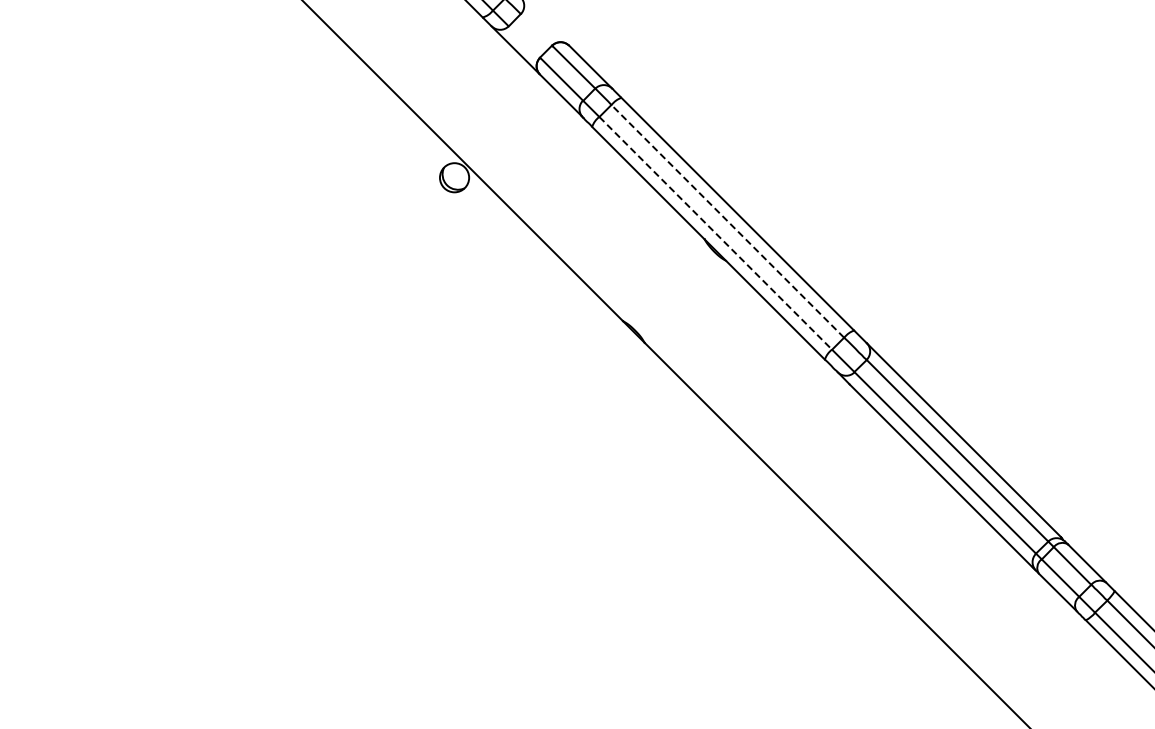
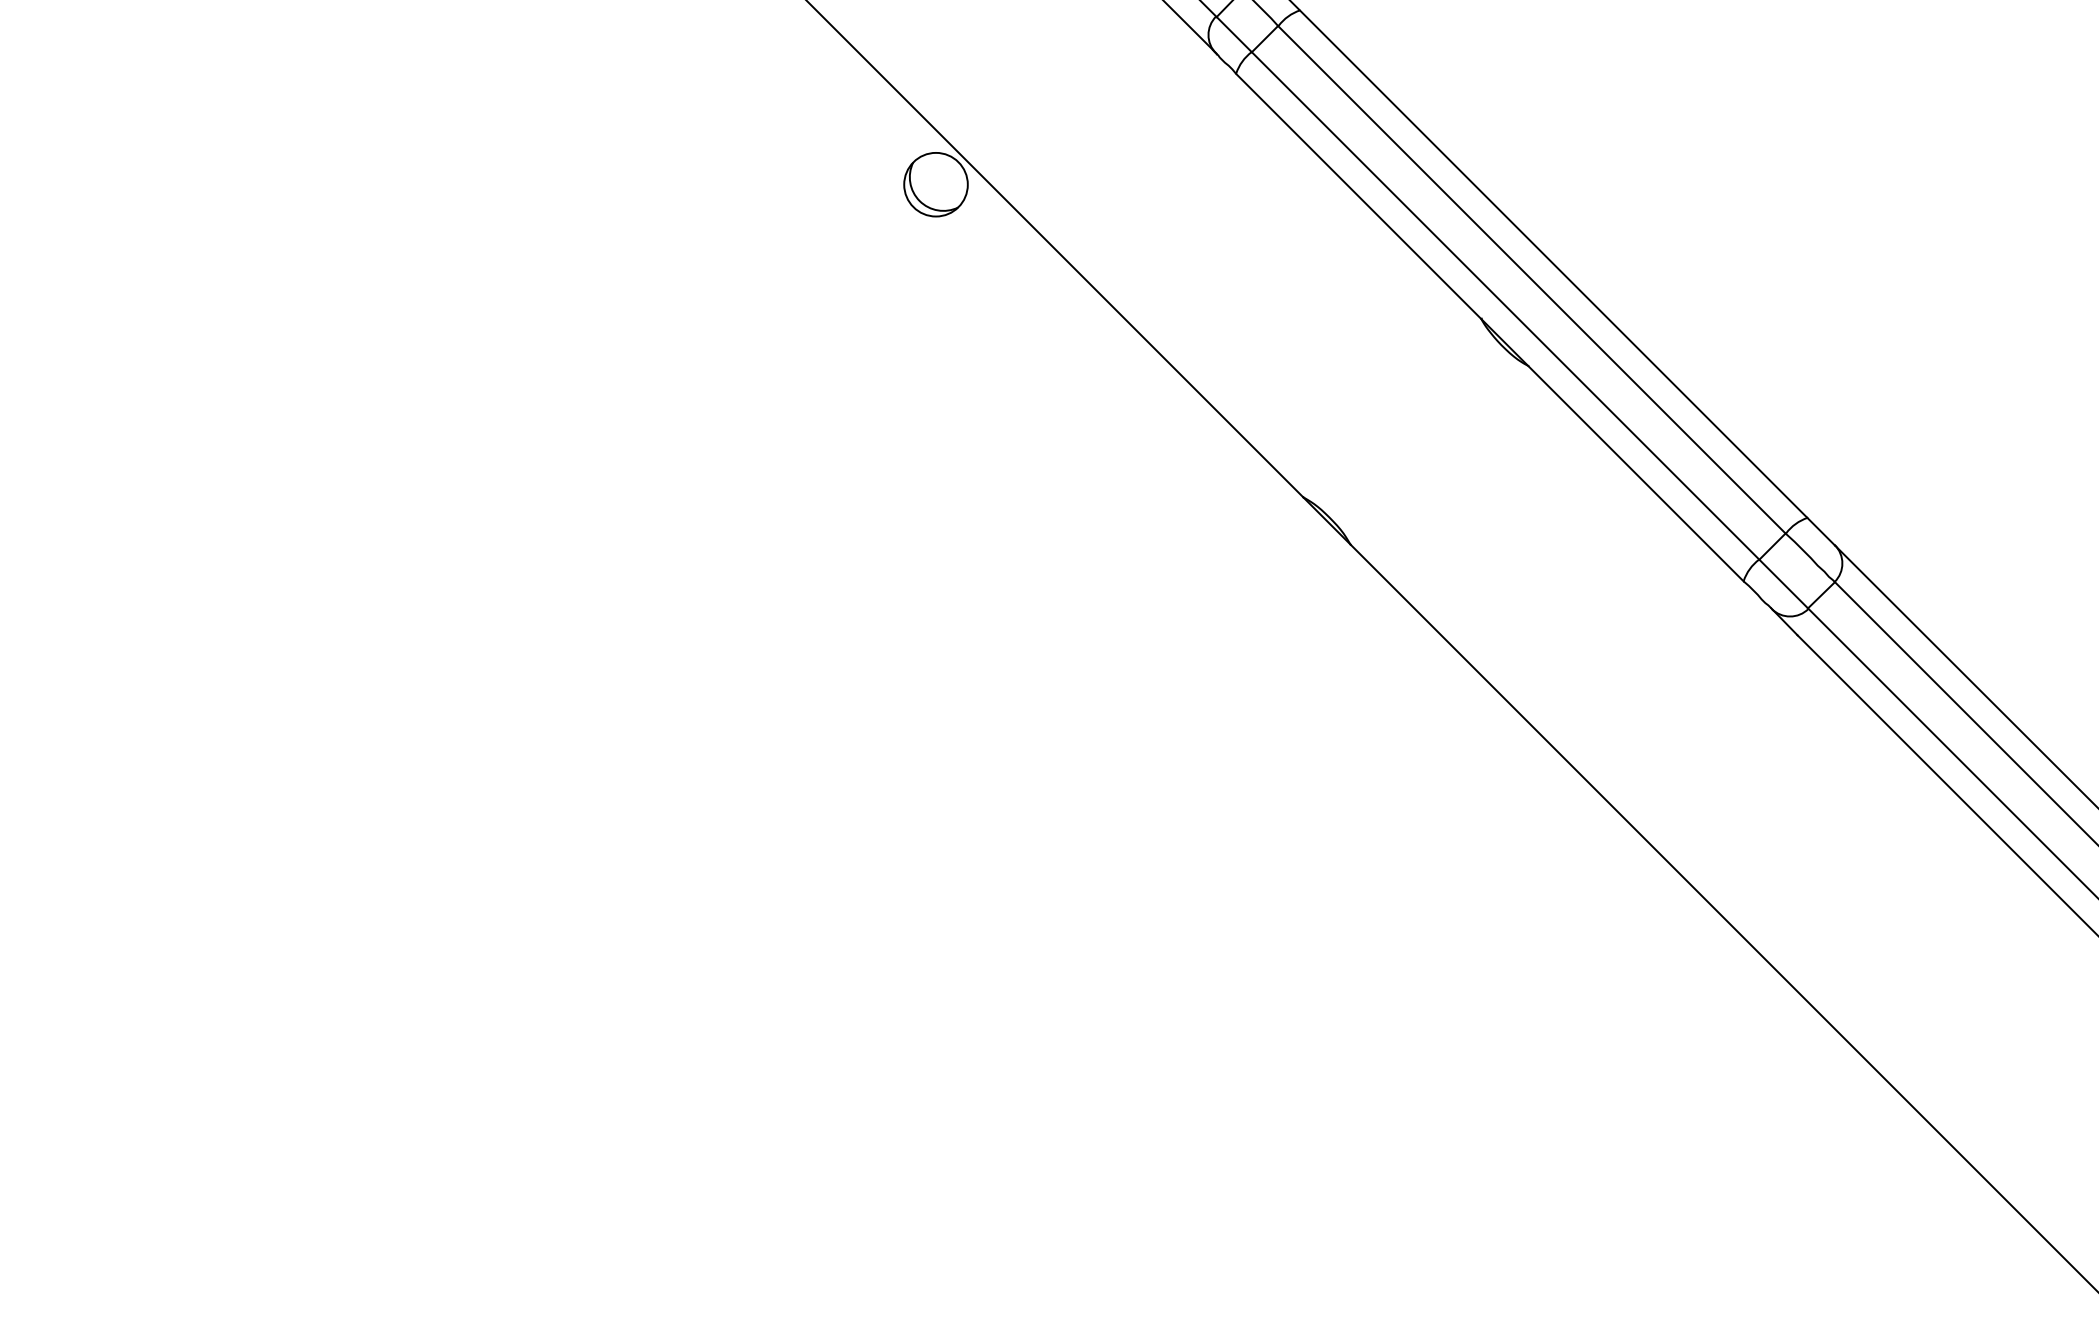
line: (727, 221) -> (1531, 280), dashed -> solid
line: (715, 233) -> (1505, 306), dashed -> solid

